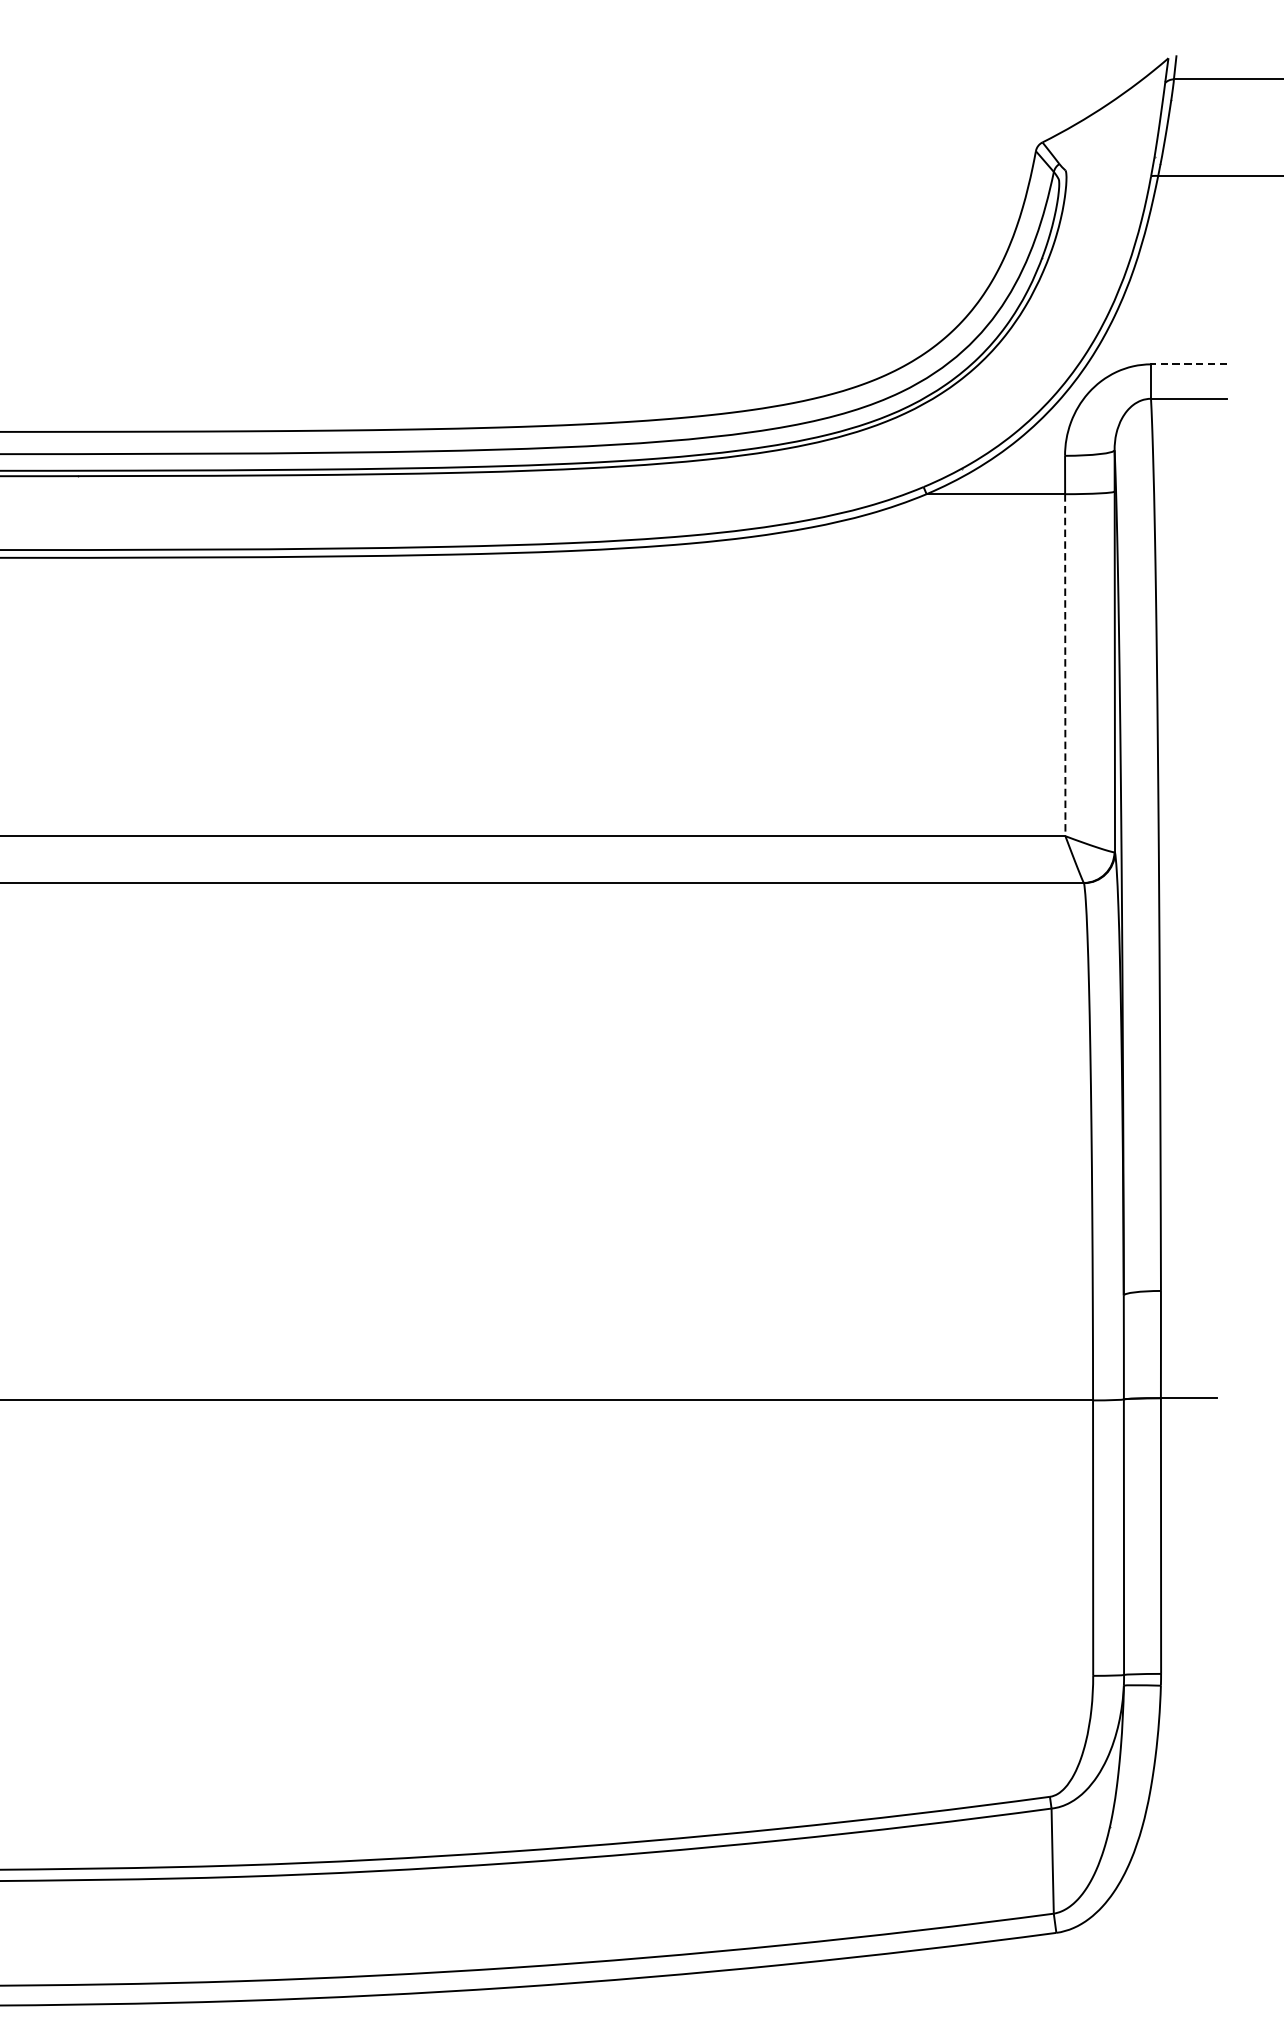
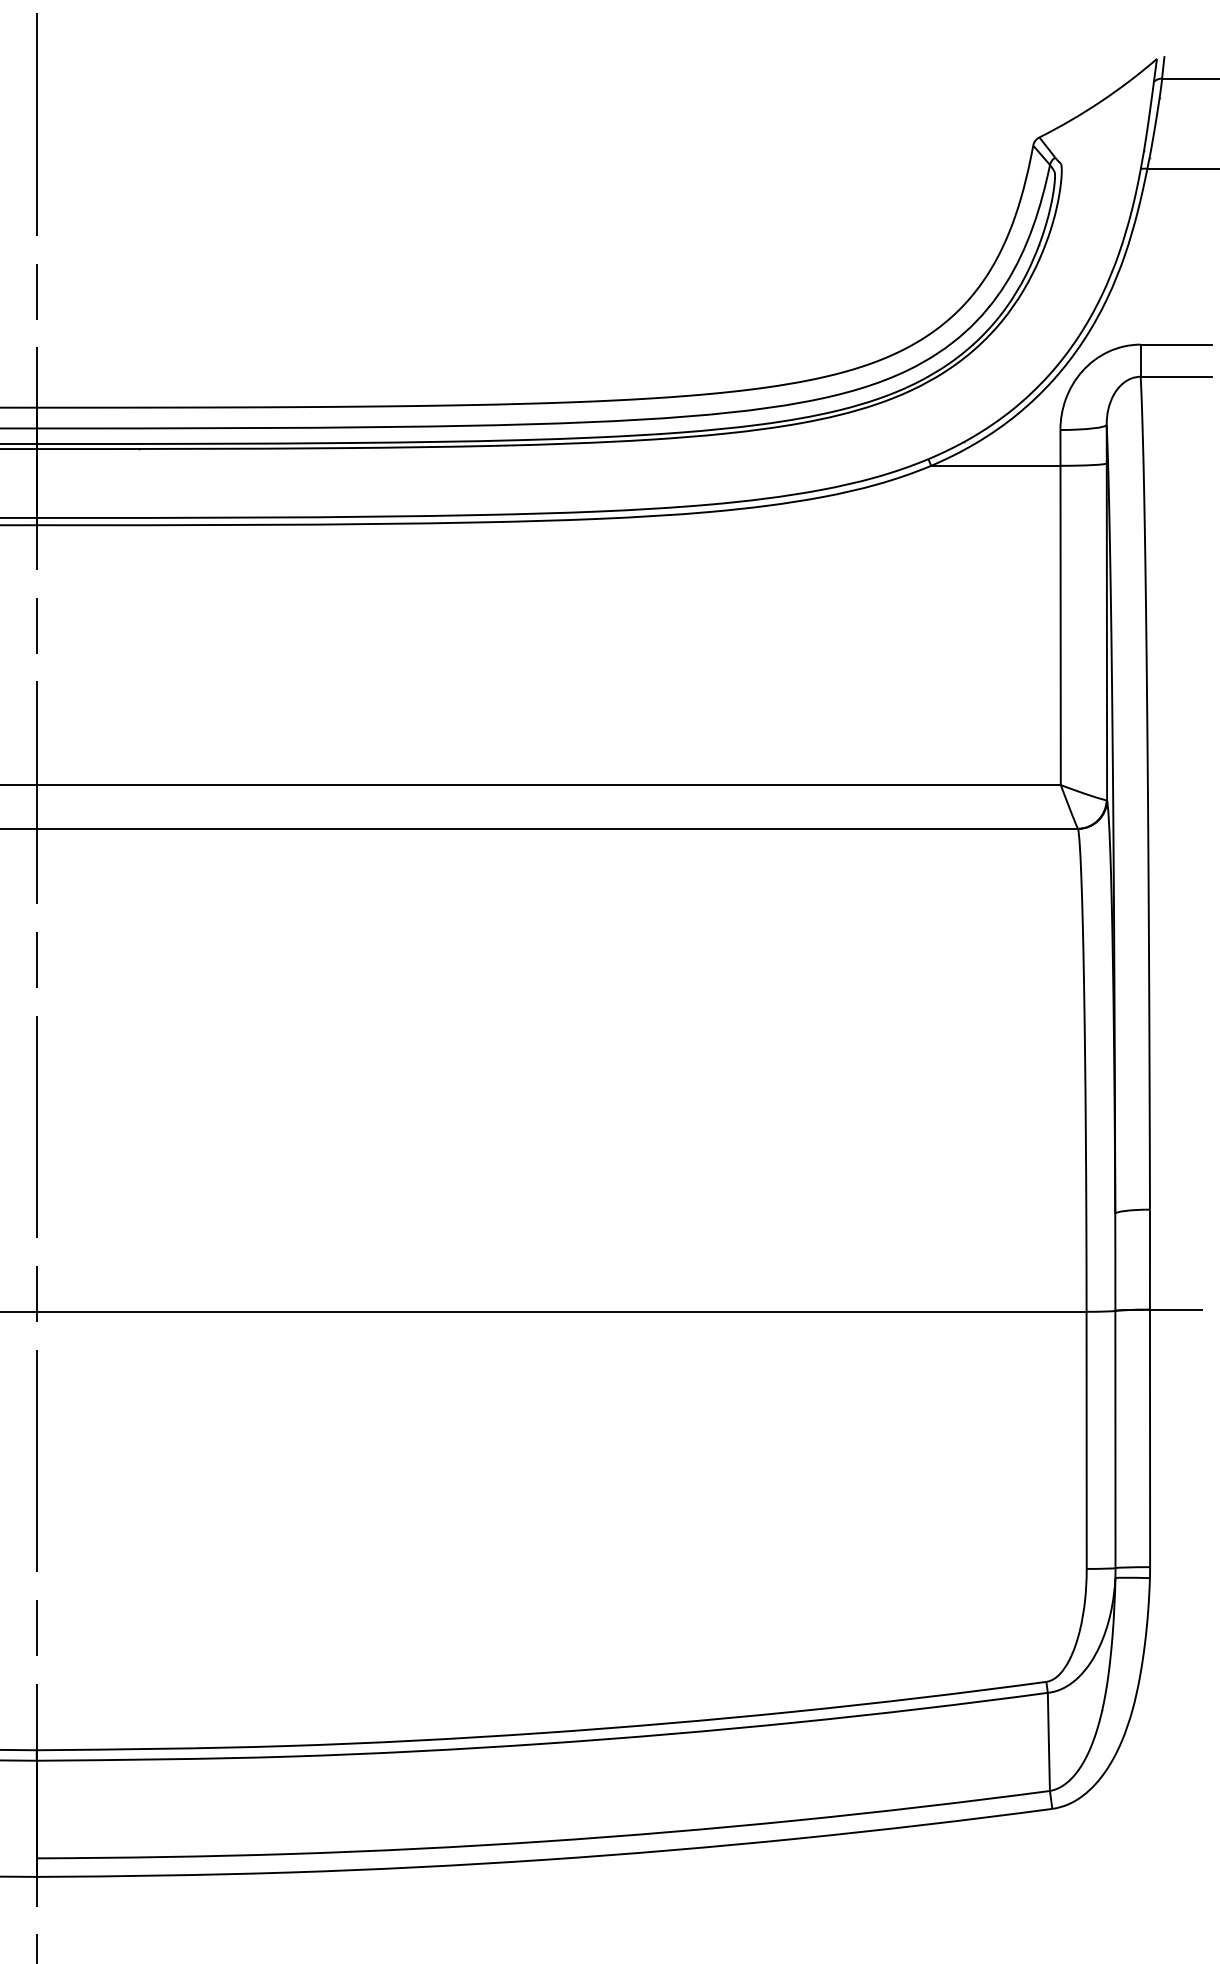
line: (1188, 364) -> (1175, 344), dashed -> solid
line: (1065, 665) -> (1060, 625), dashed -> solid

